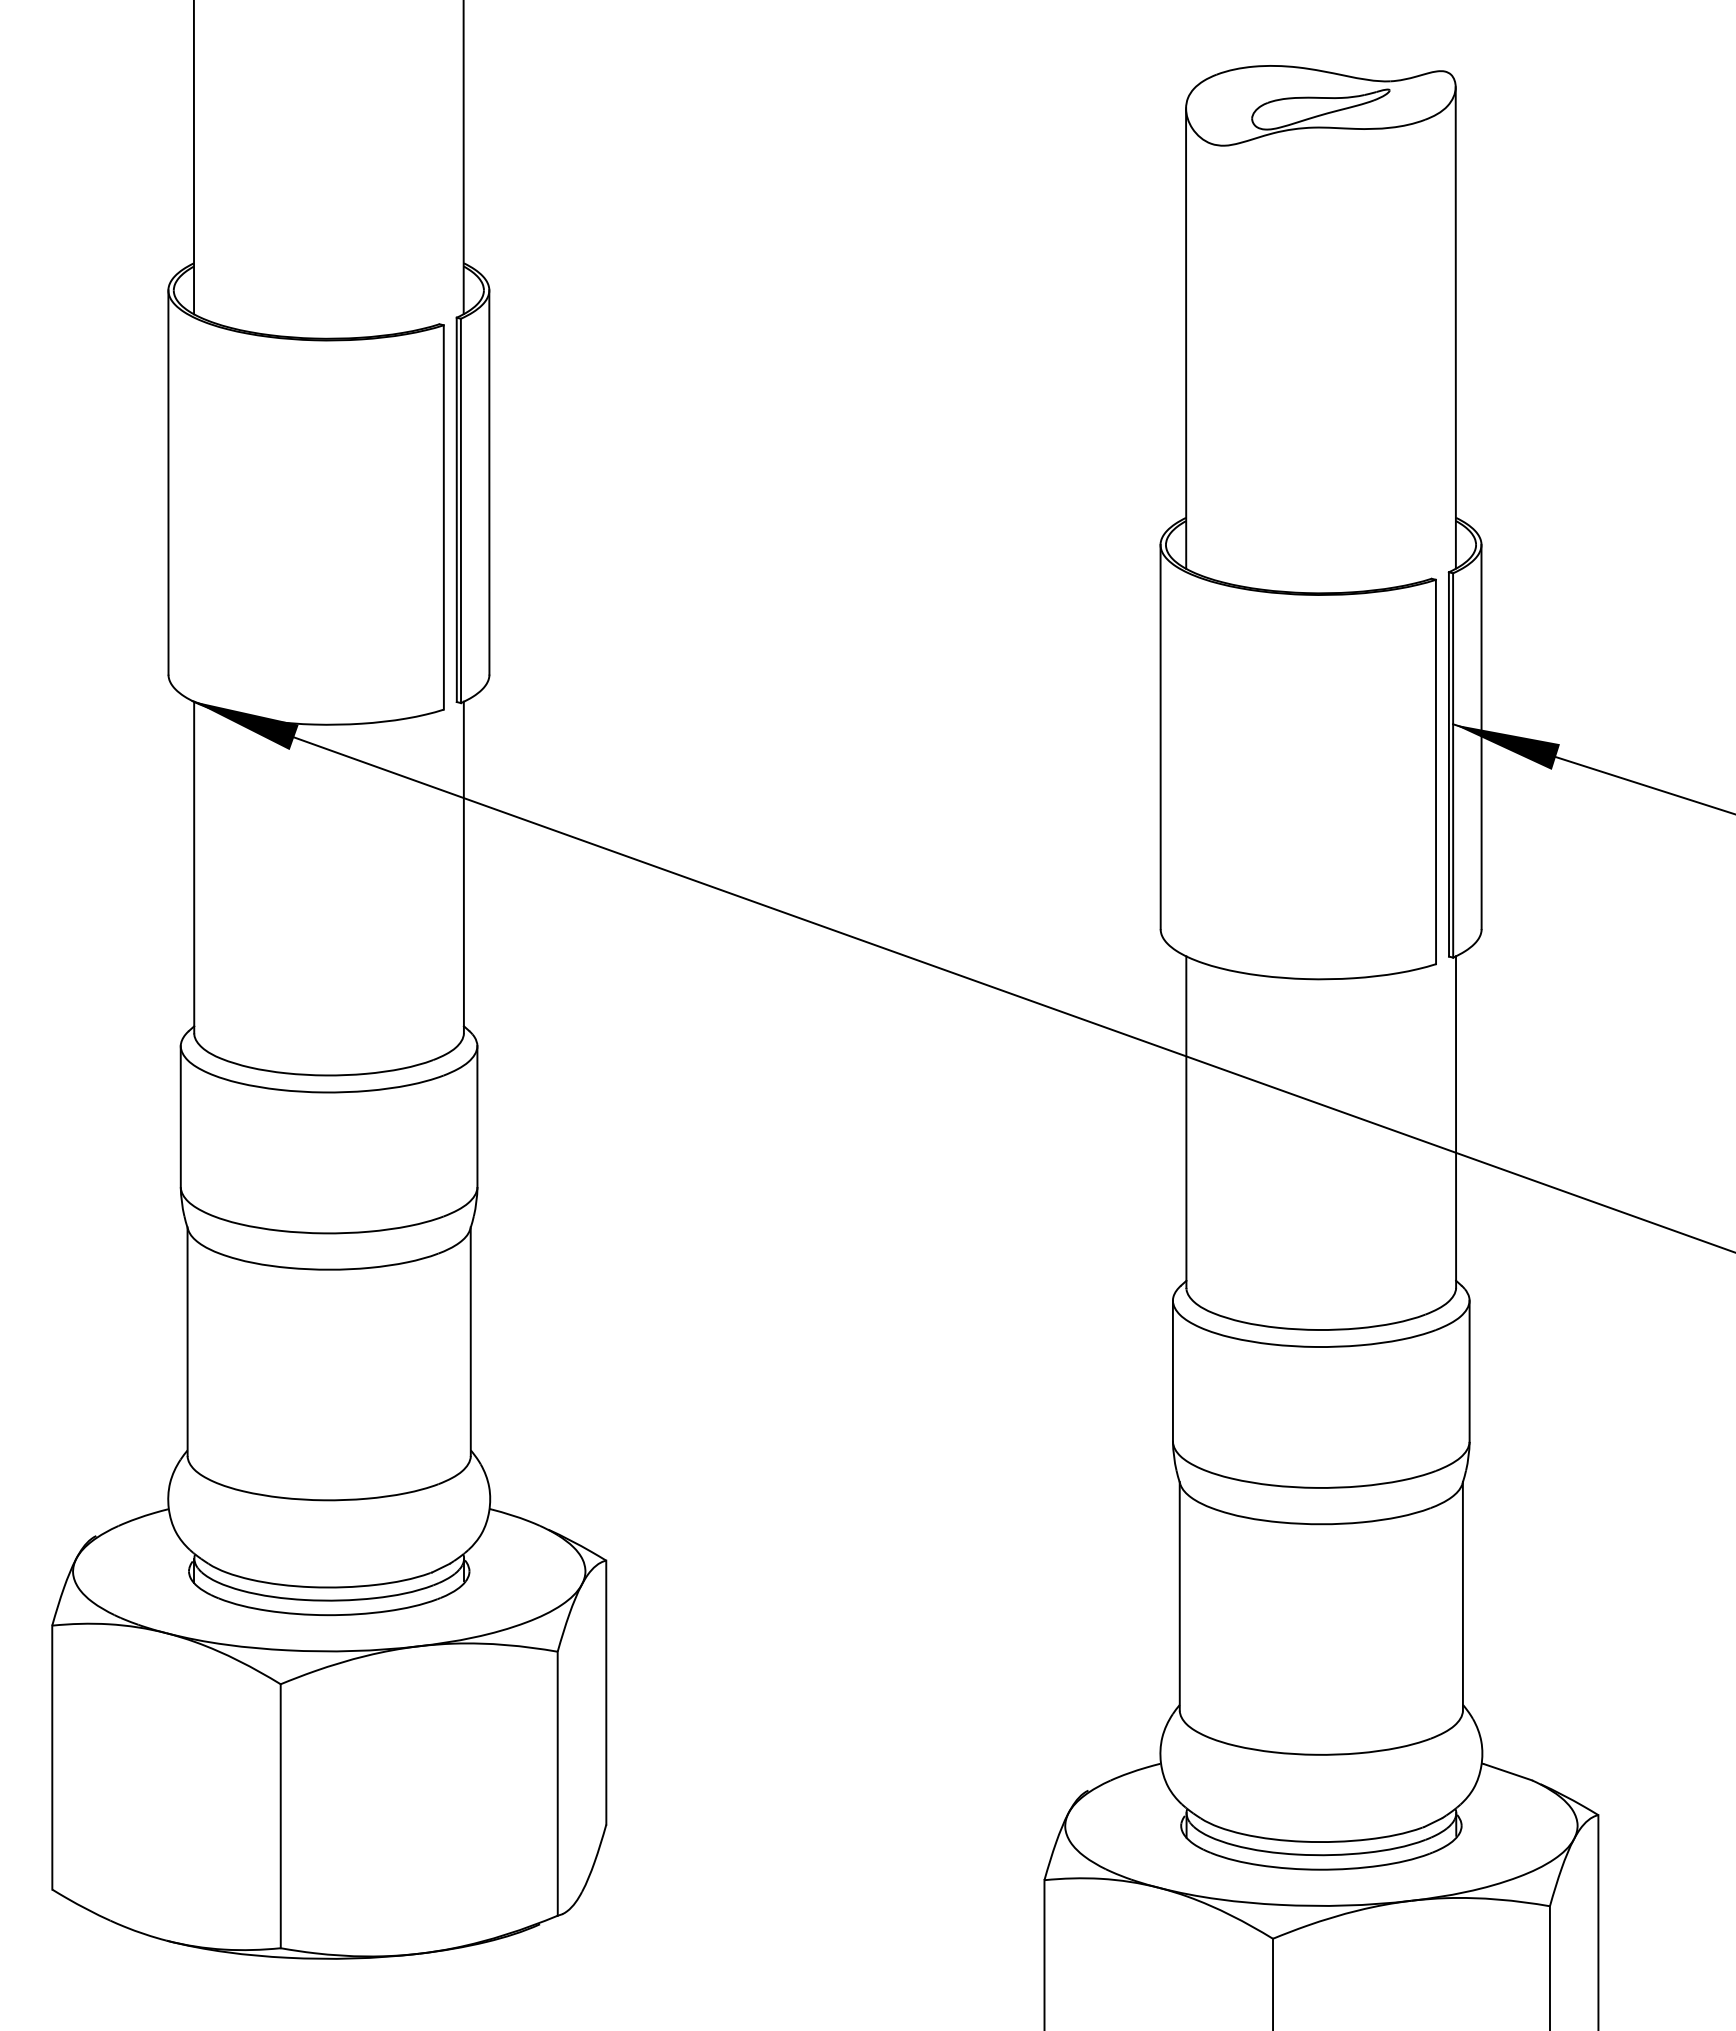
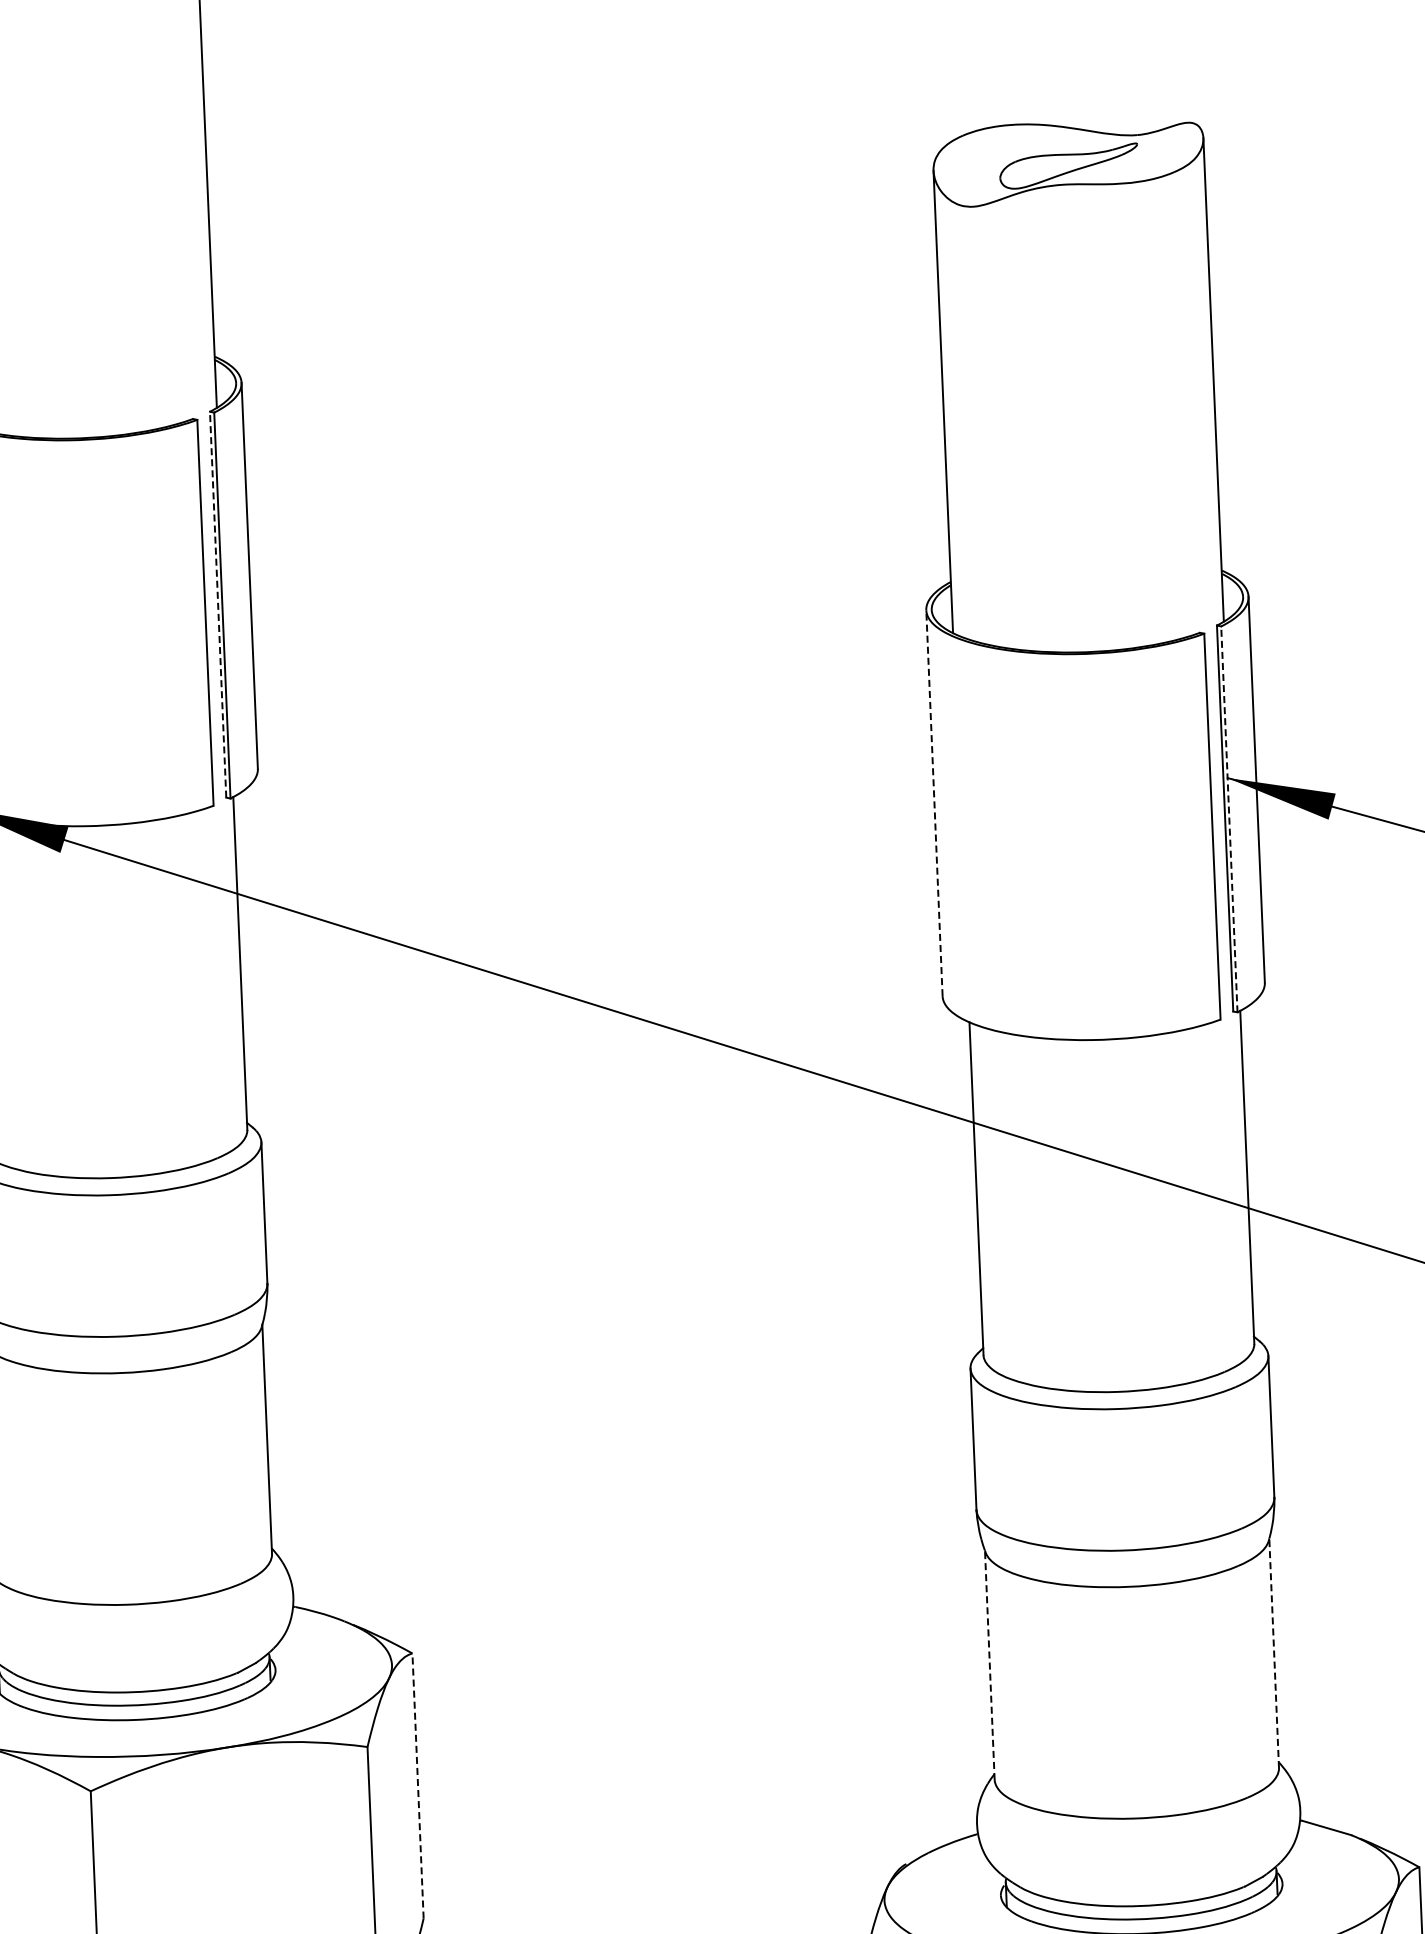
line: (456, 509) -> (217, 604), solid -> dashed
line: (1160, 736) -> (934, 802), solid -> dashed
line: (1453, 765) -> (1229, 819), solid -> dashed
line: (1179, 1595) -> (989, 1664), solid -> dashed
line: (1462, 1595) -> (1273, 1652), solid -> dashed
line: (606, 1692) -> (418, 1785), solid -> dashed

